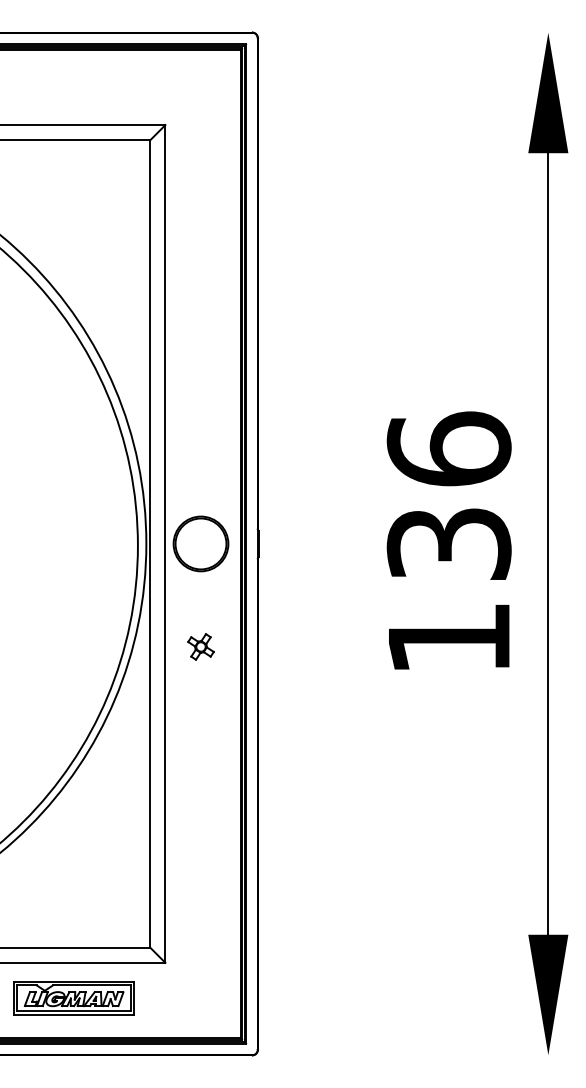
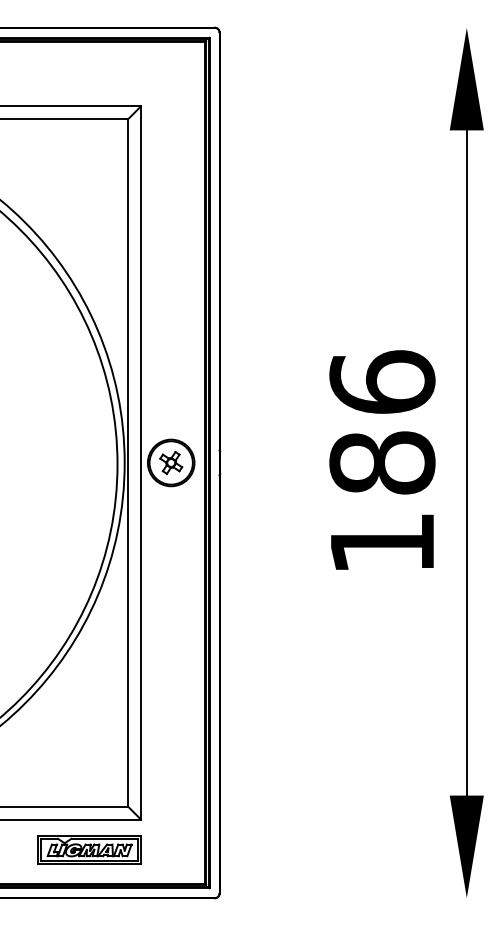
text: (448, 543) -> (381, 462), 136 -> 186
part: (200, 646) -> (170, 462), moved
part: (73, 998) -> (89, 849), moved

